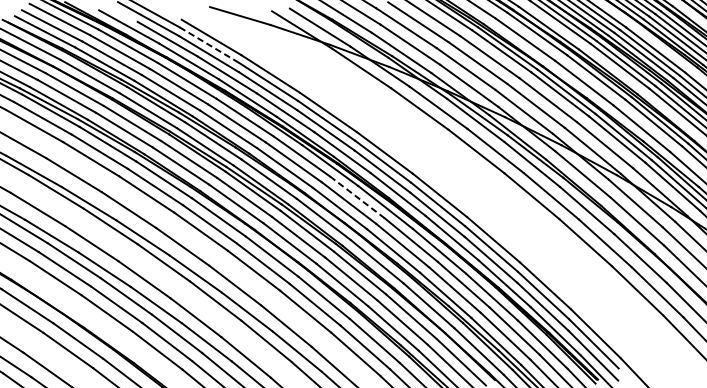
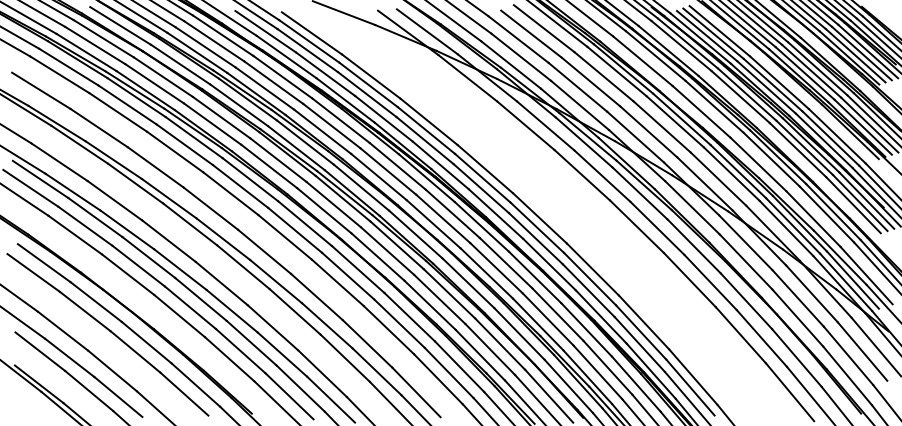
line: (209, 45) -> (309, 41), dashed -> solid
line: (358, 197) -> (453, 214), dashed -> solid

